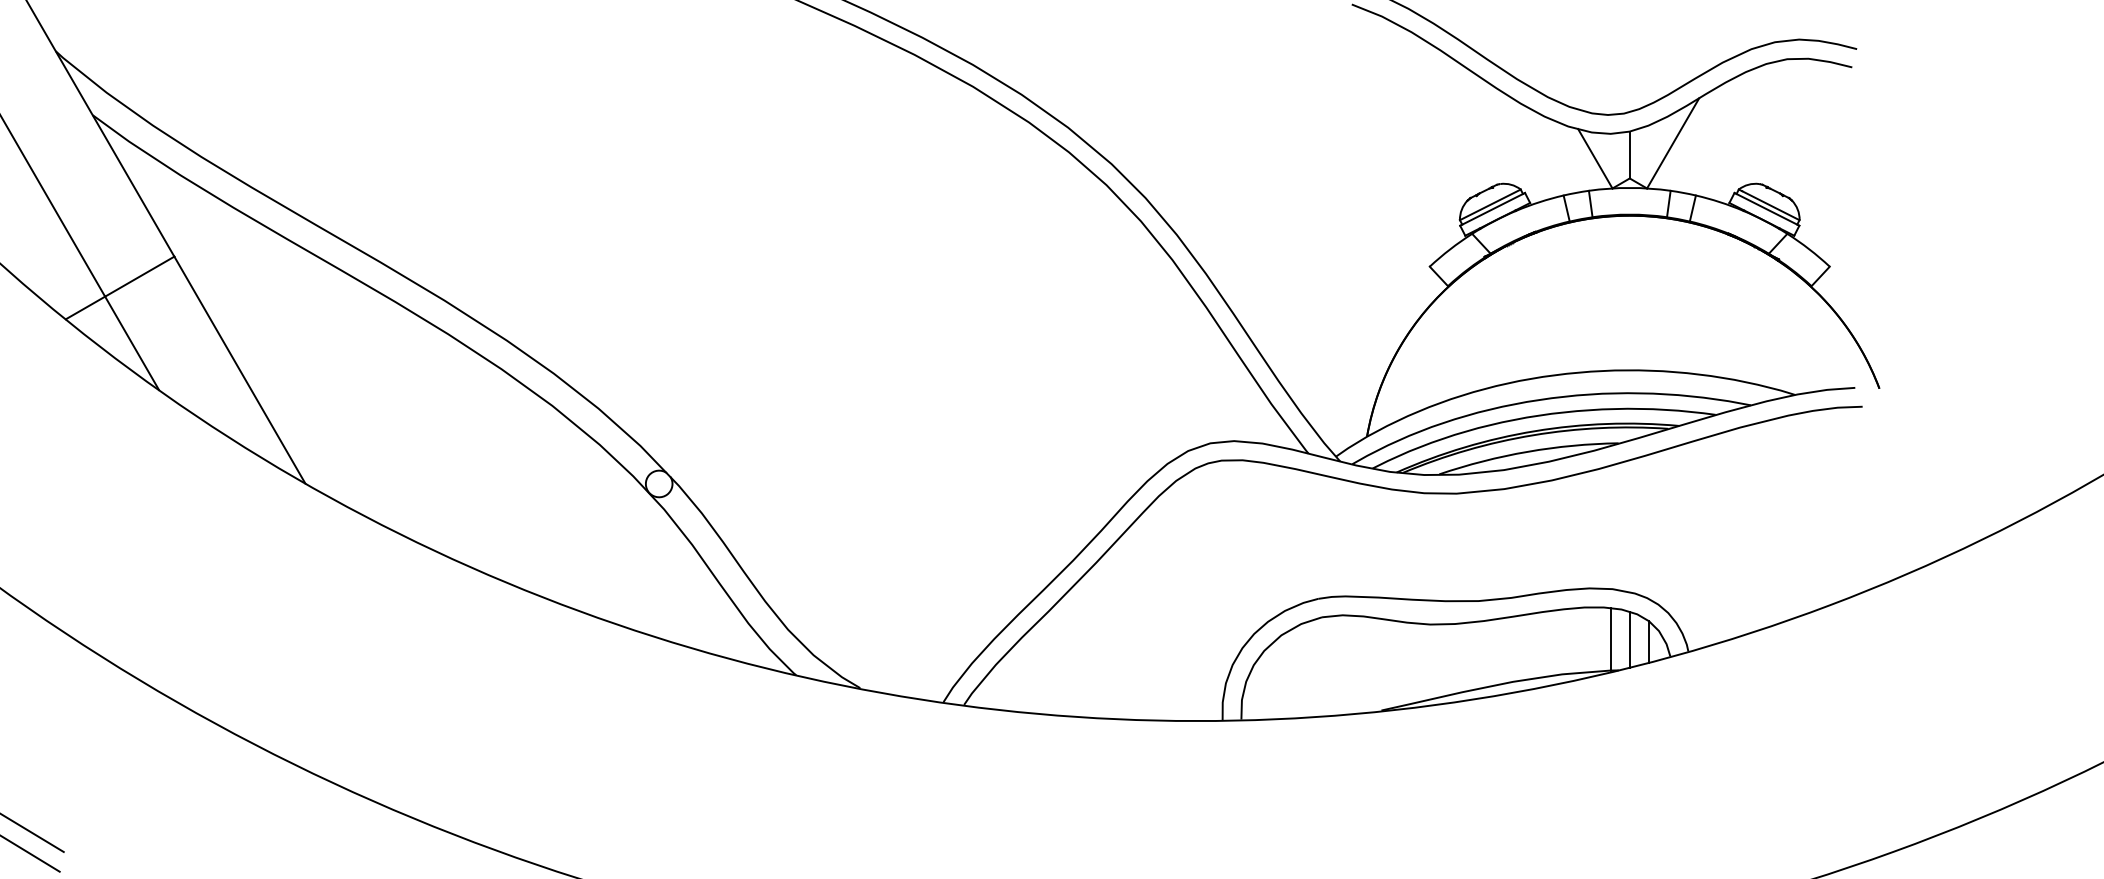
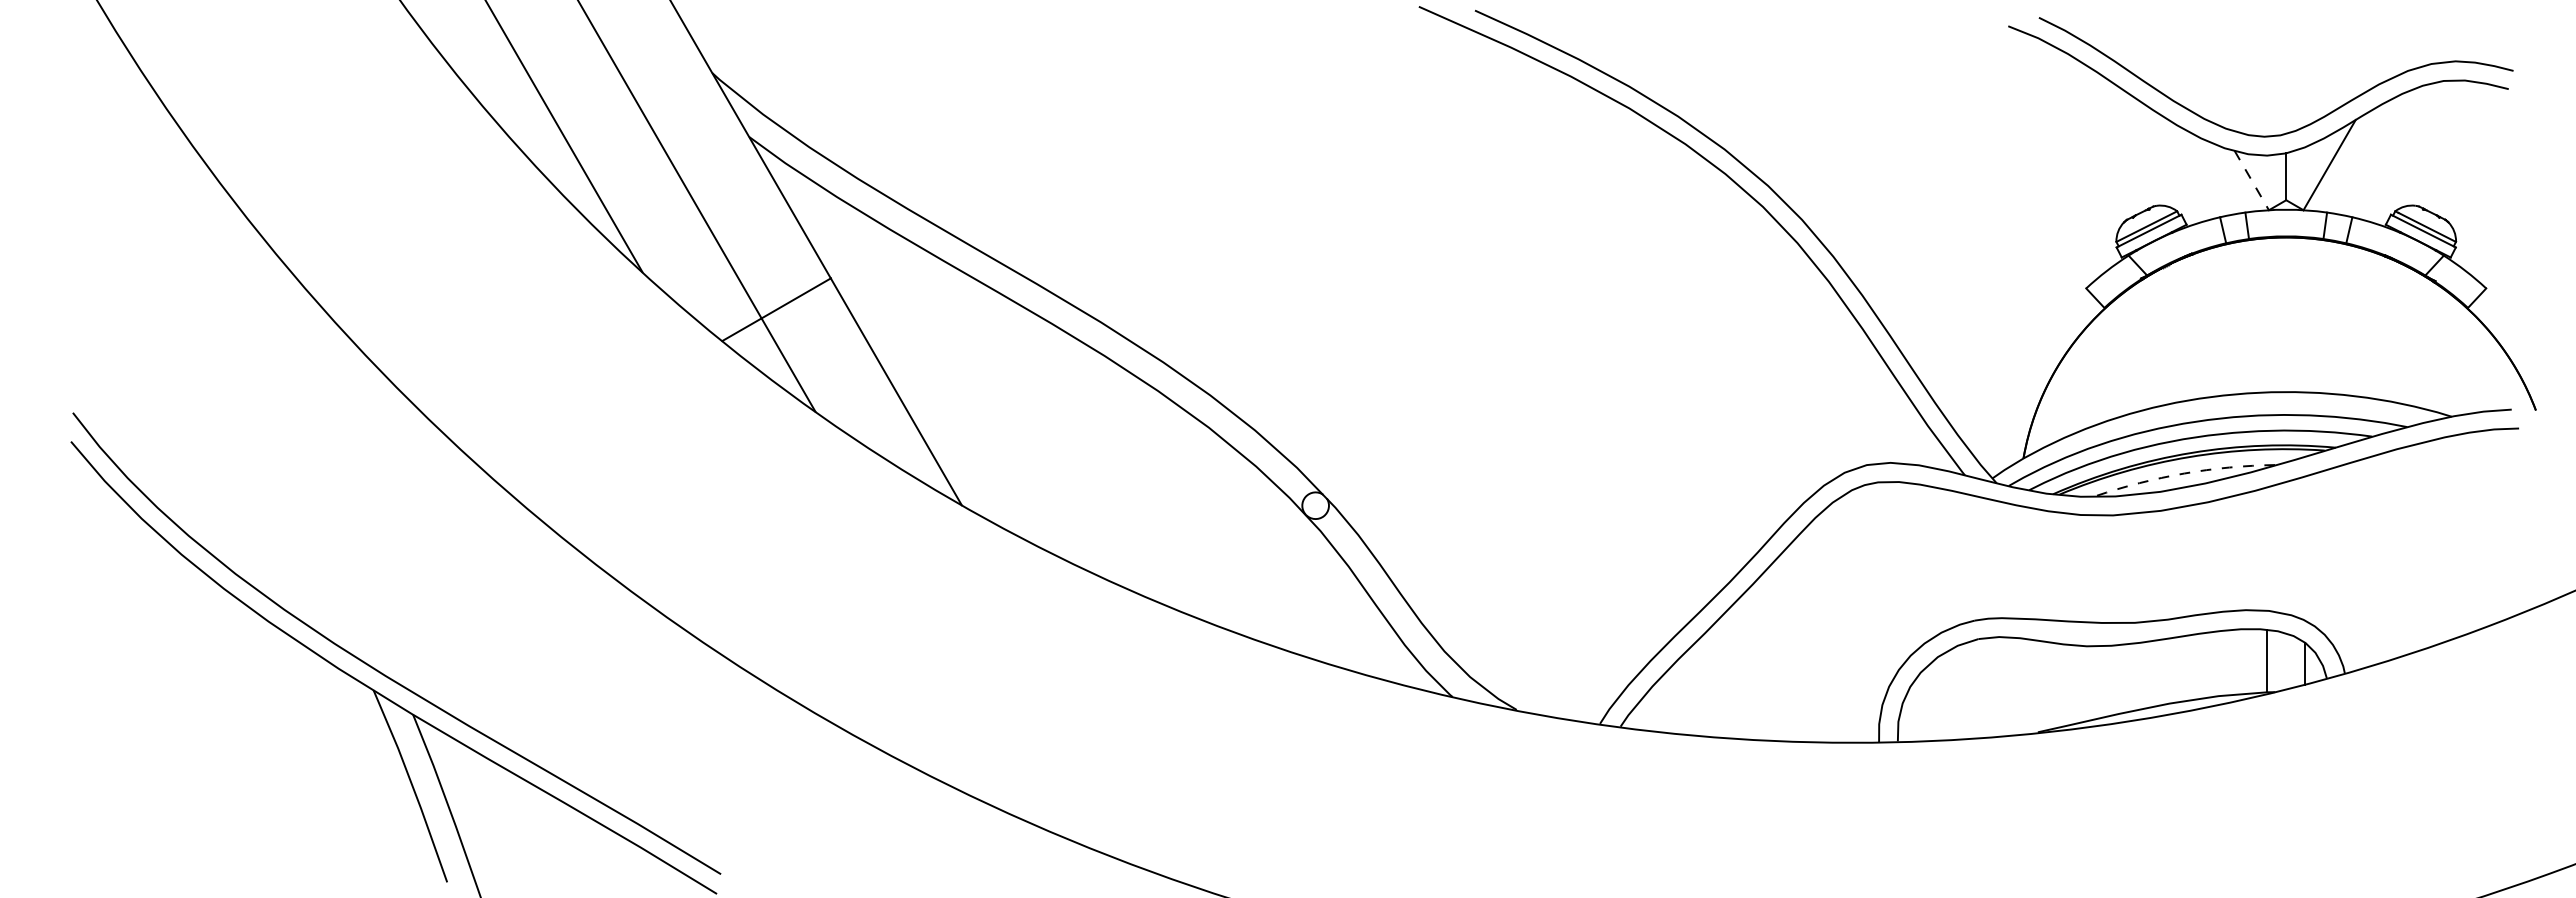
line: (1596, 158) -> (2252, 180), solid -> dashed
arc: (1528, 451) -> (2184, 473), solid -> dashed
line: (1630, 639) -> (2286, 661), removed

